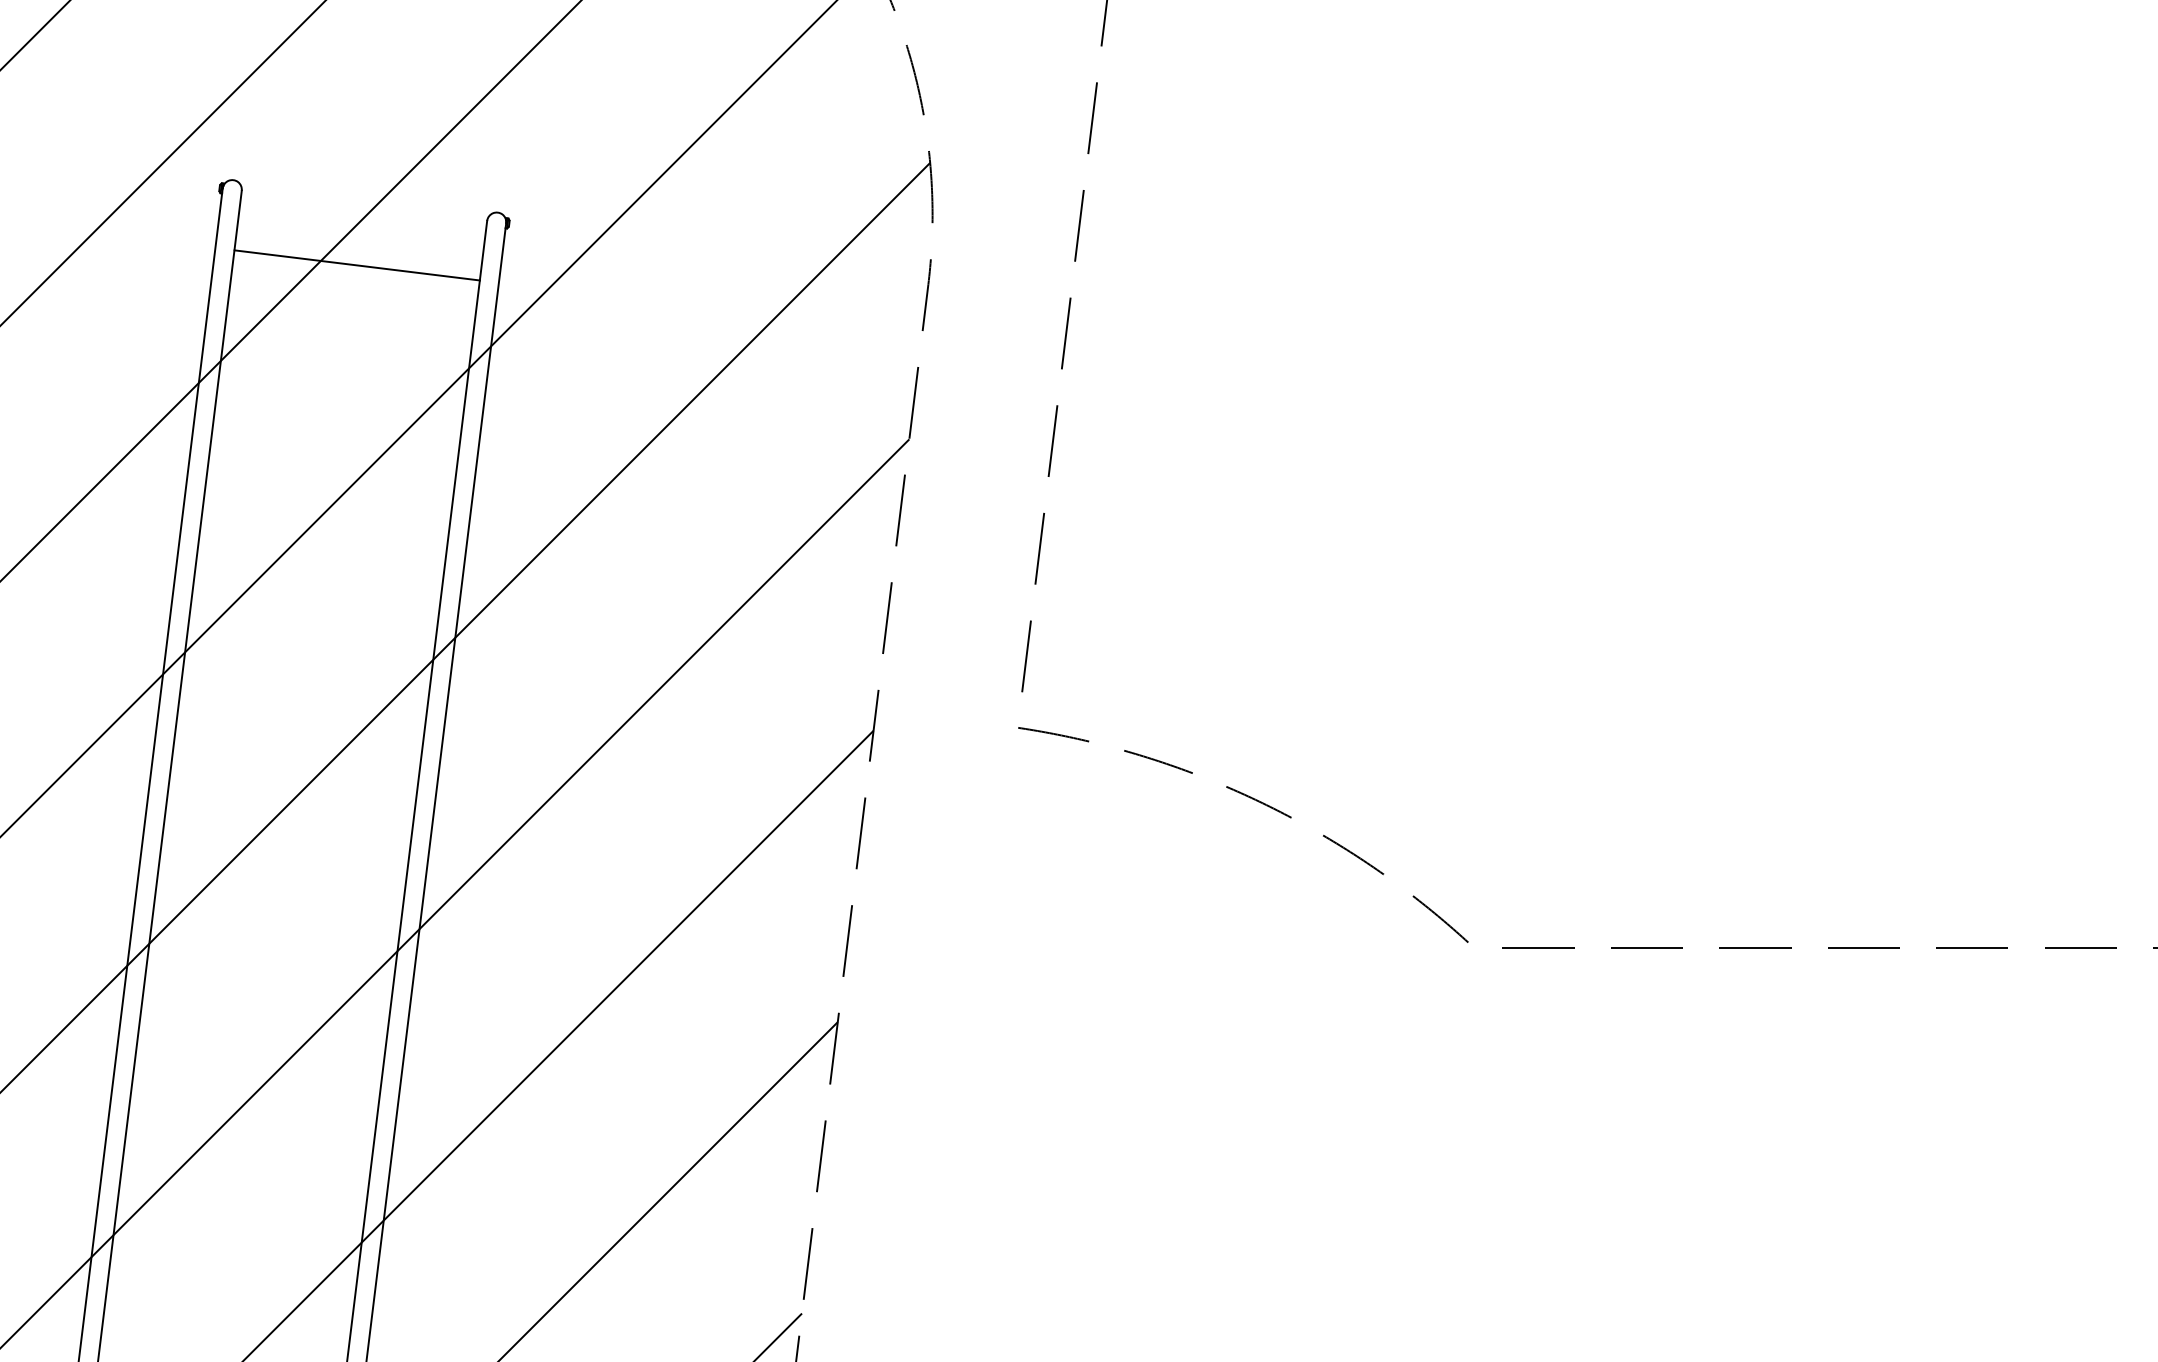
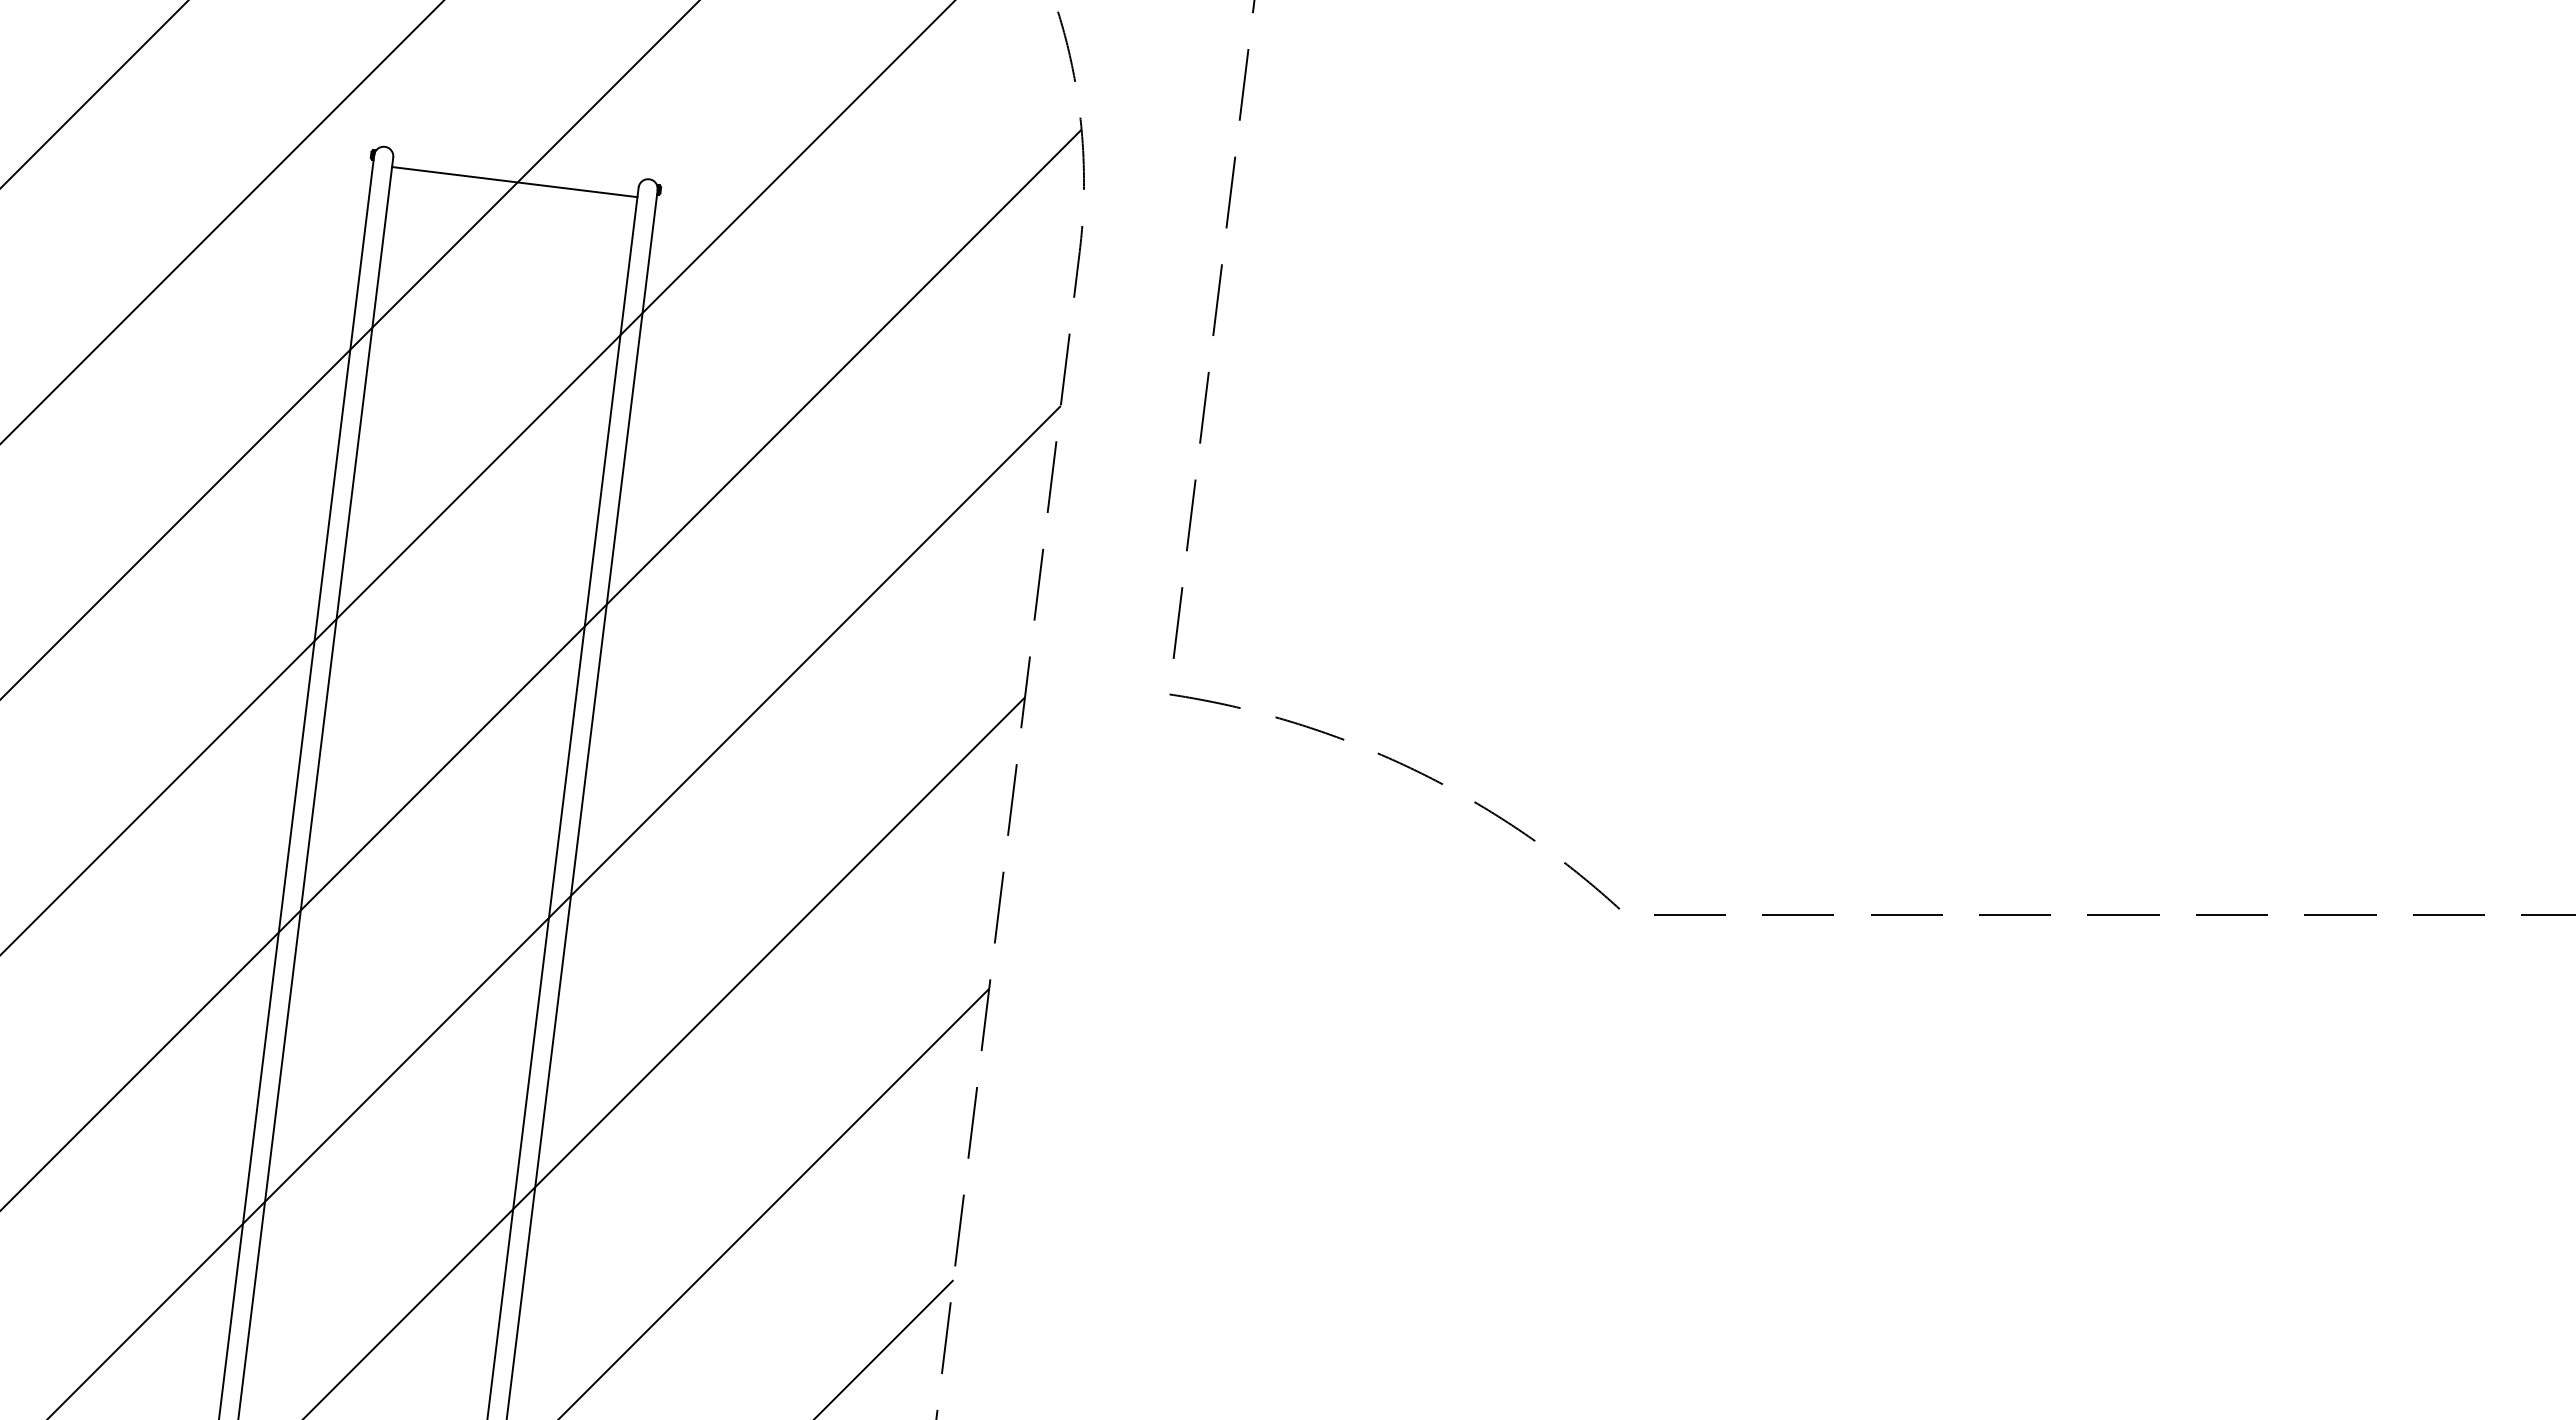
line: (357, 265) -> (514, 182), moved

